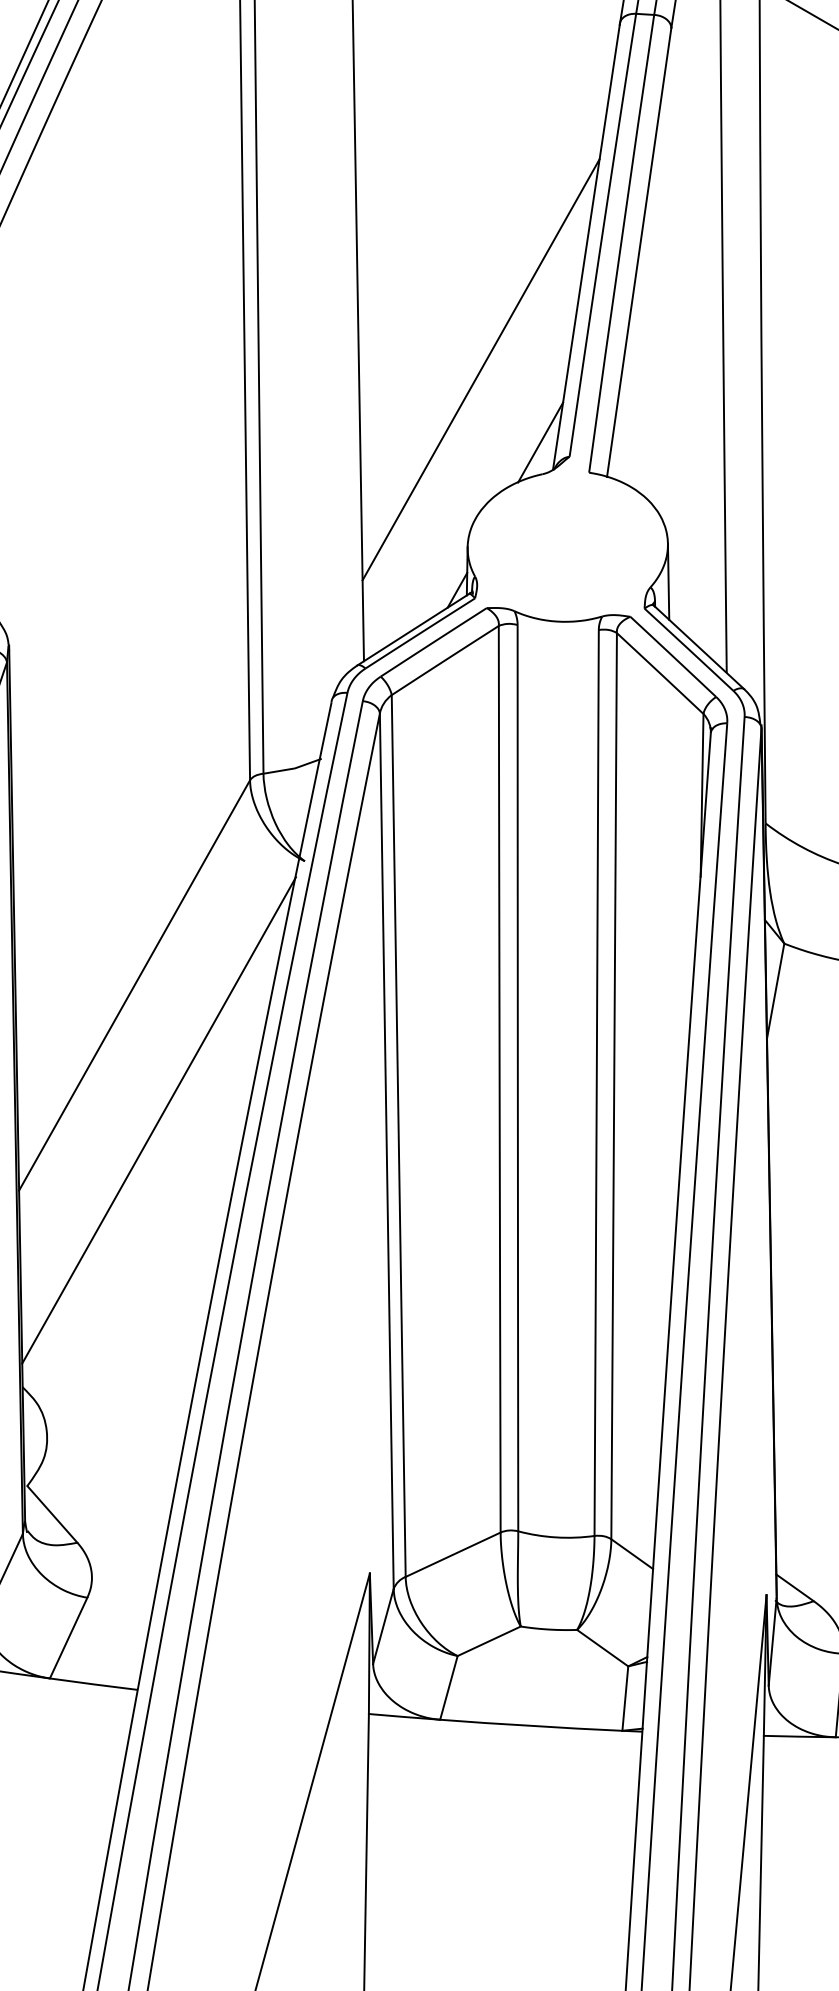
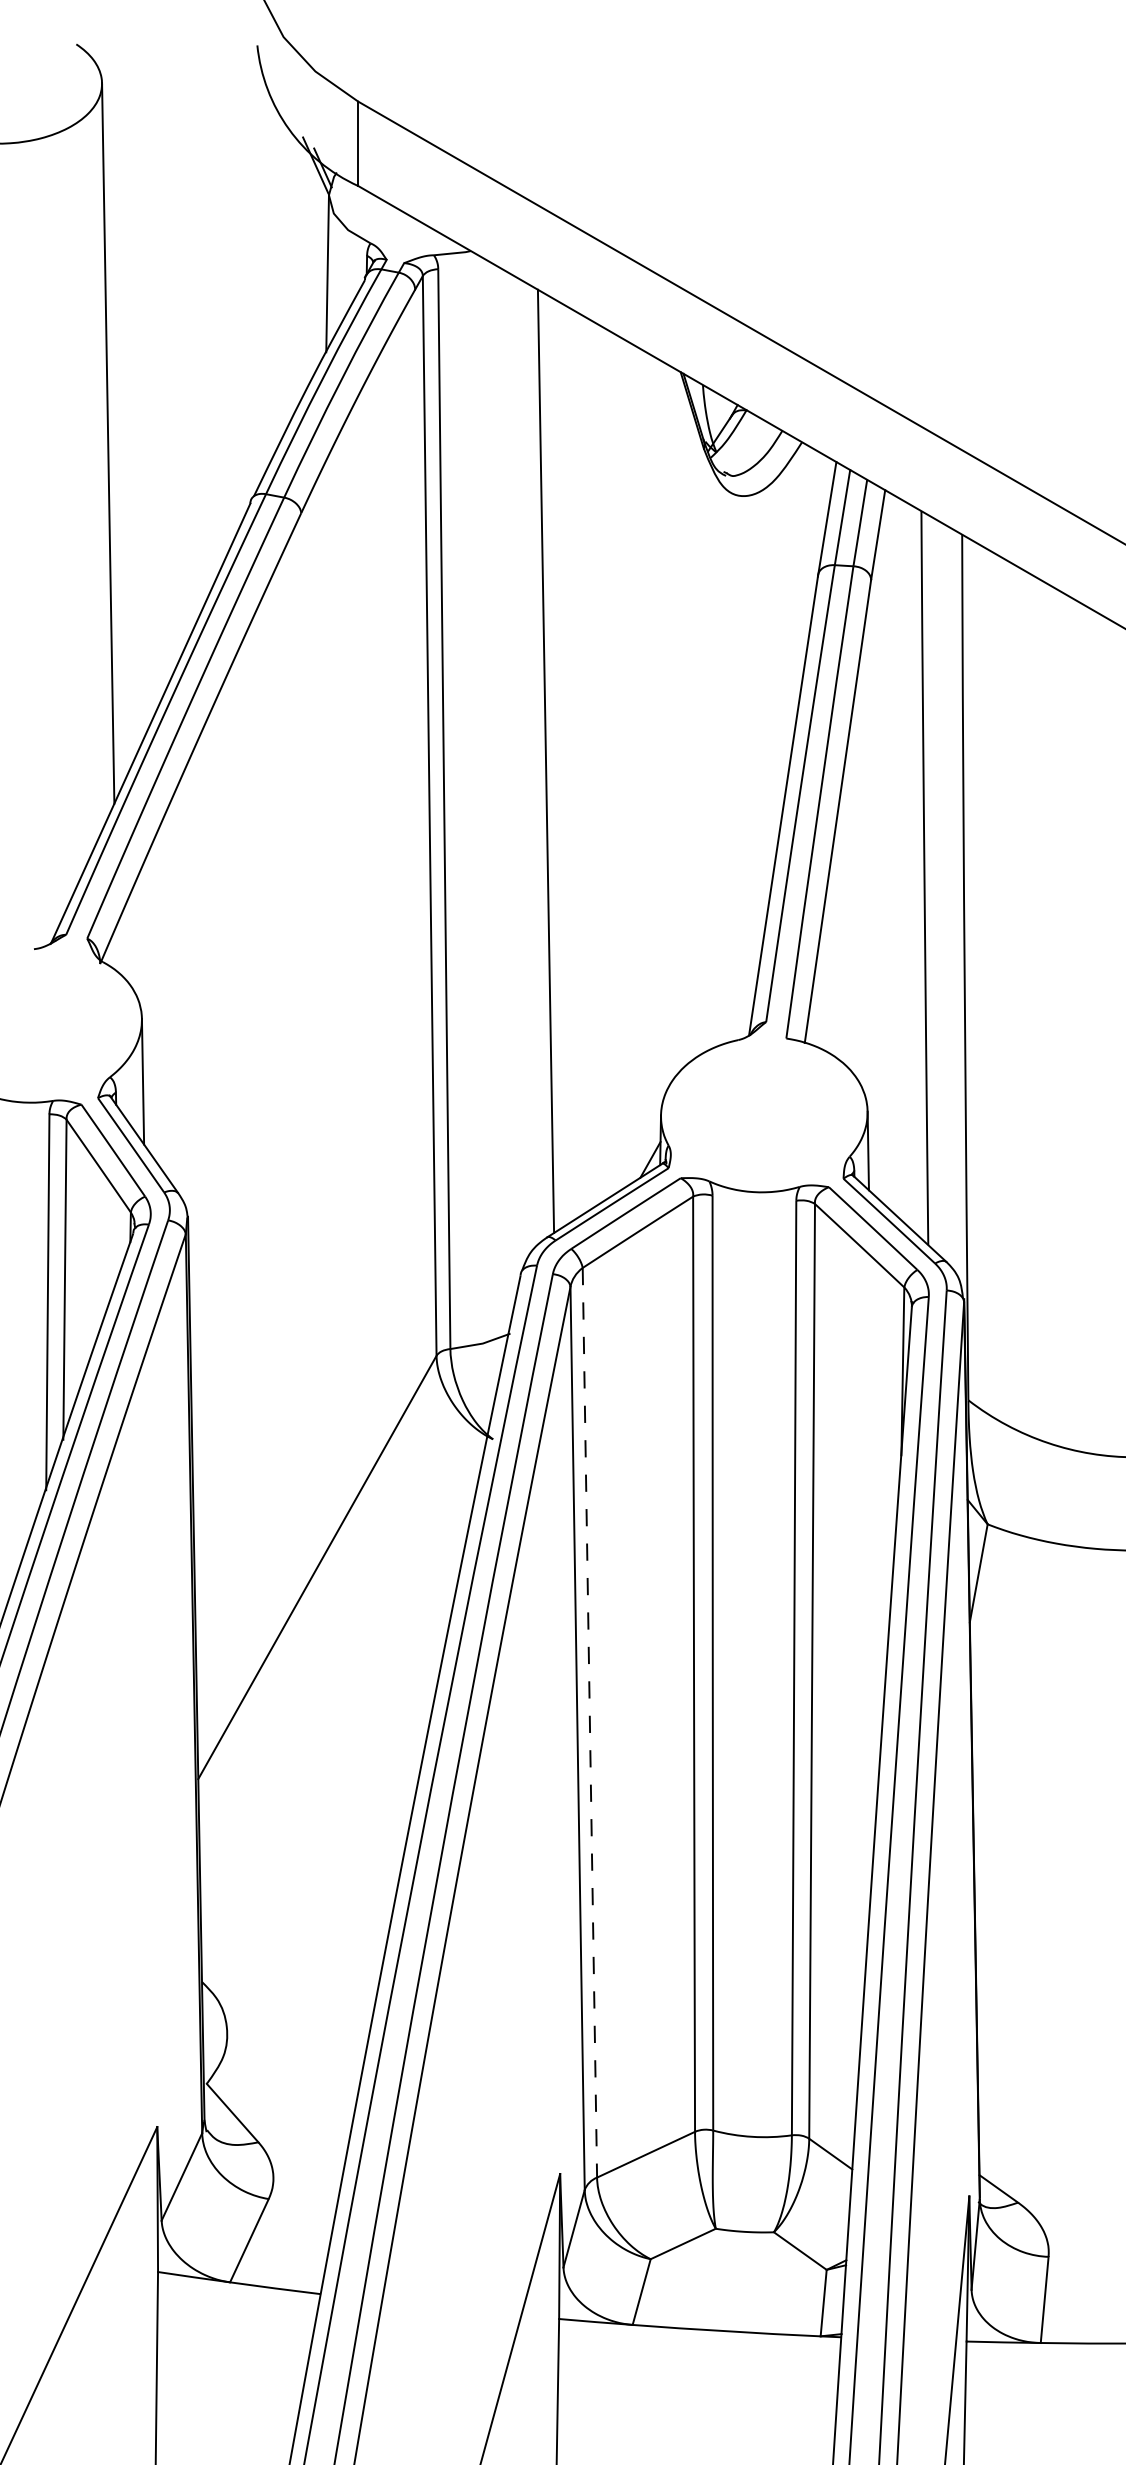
line: (480, 369) -> (674, 932), removed
line: (540, 442) -> (736, 1007), removed
line: (158, 1120) -> (342, 1706), removed
line: (398, 1135) -> (589, 1722), solid -> dashed

